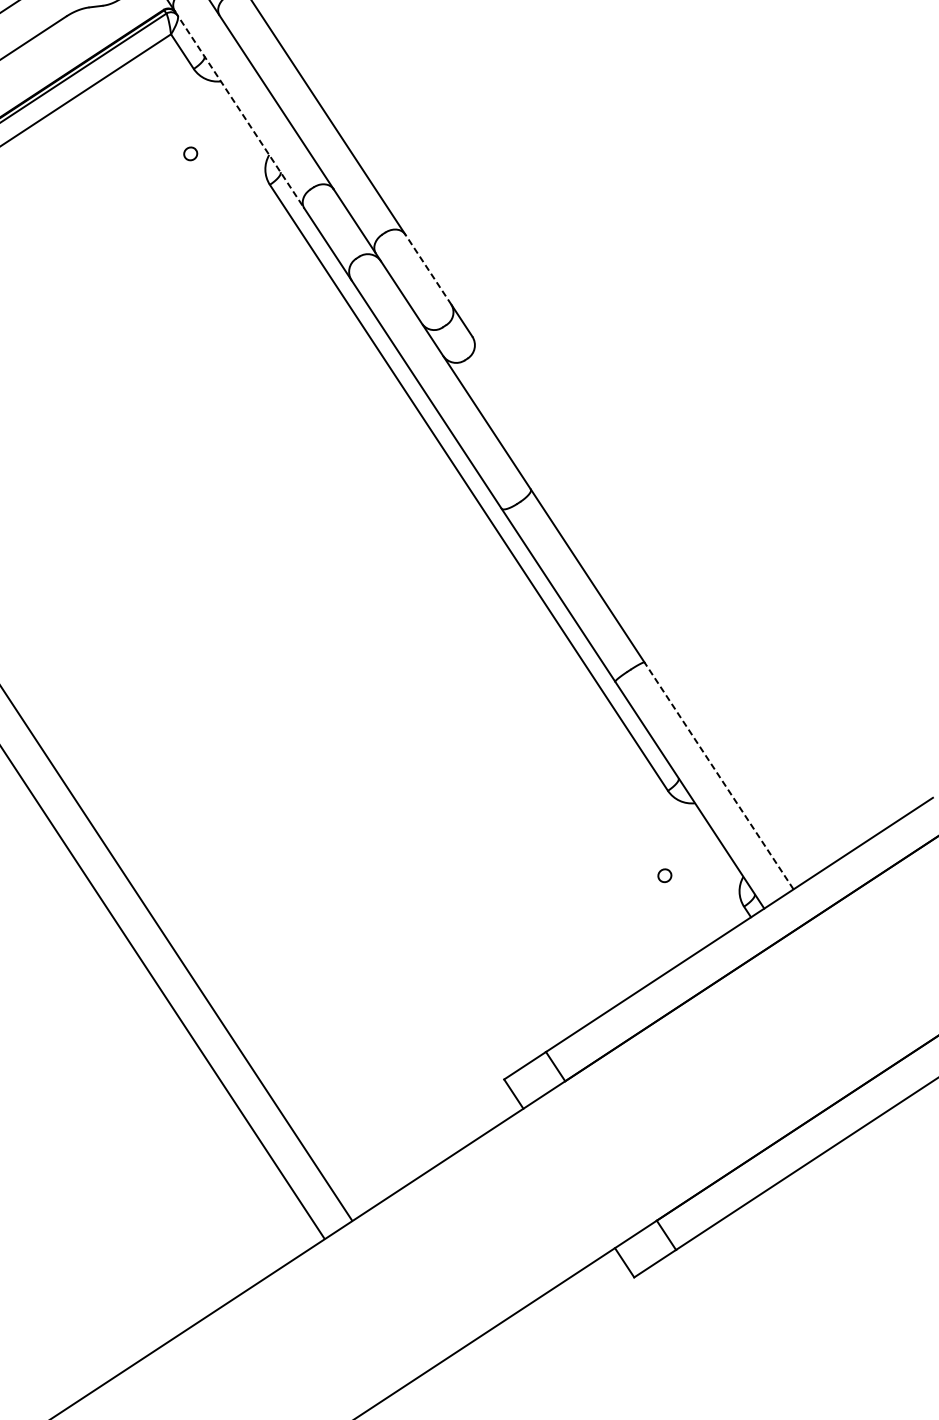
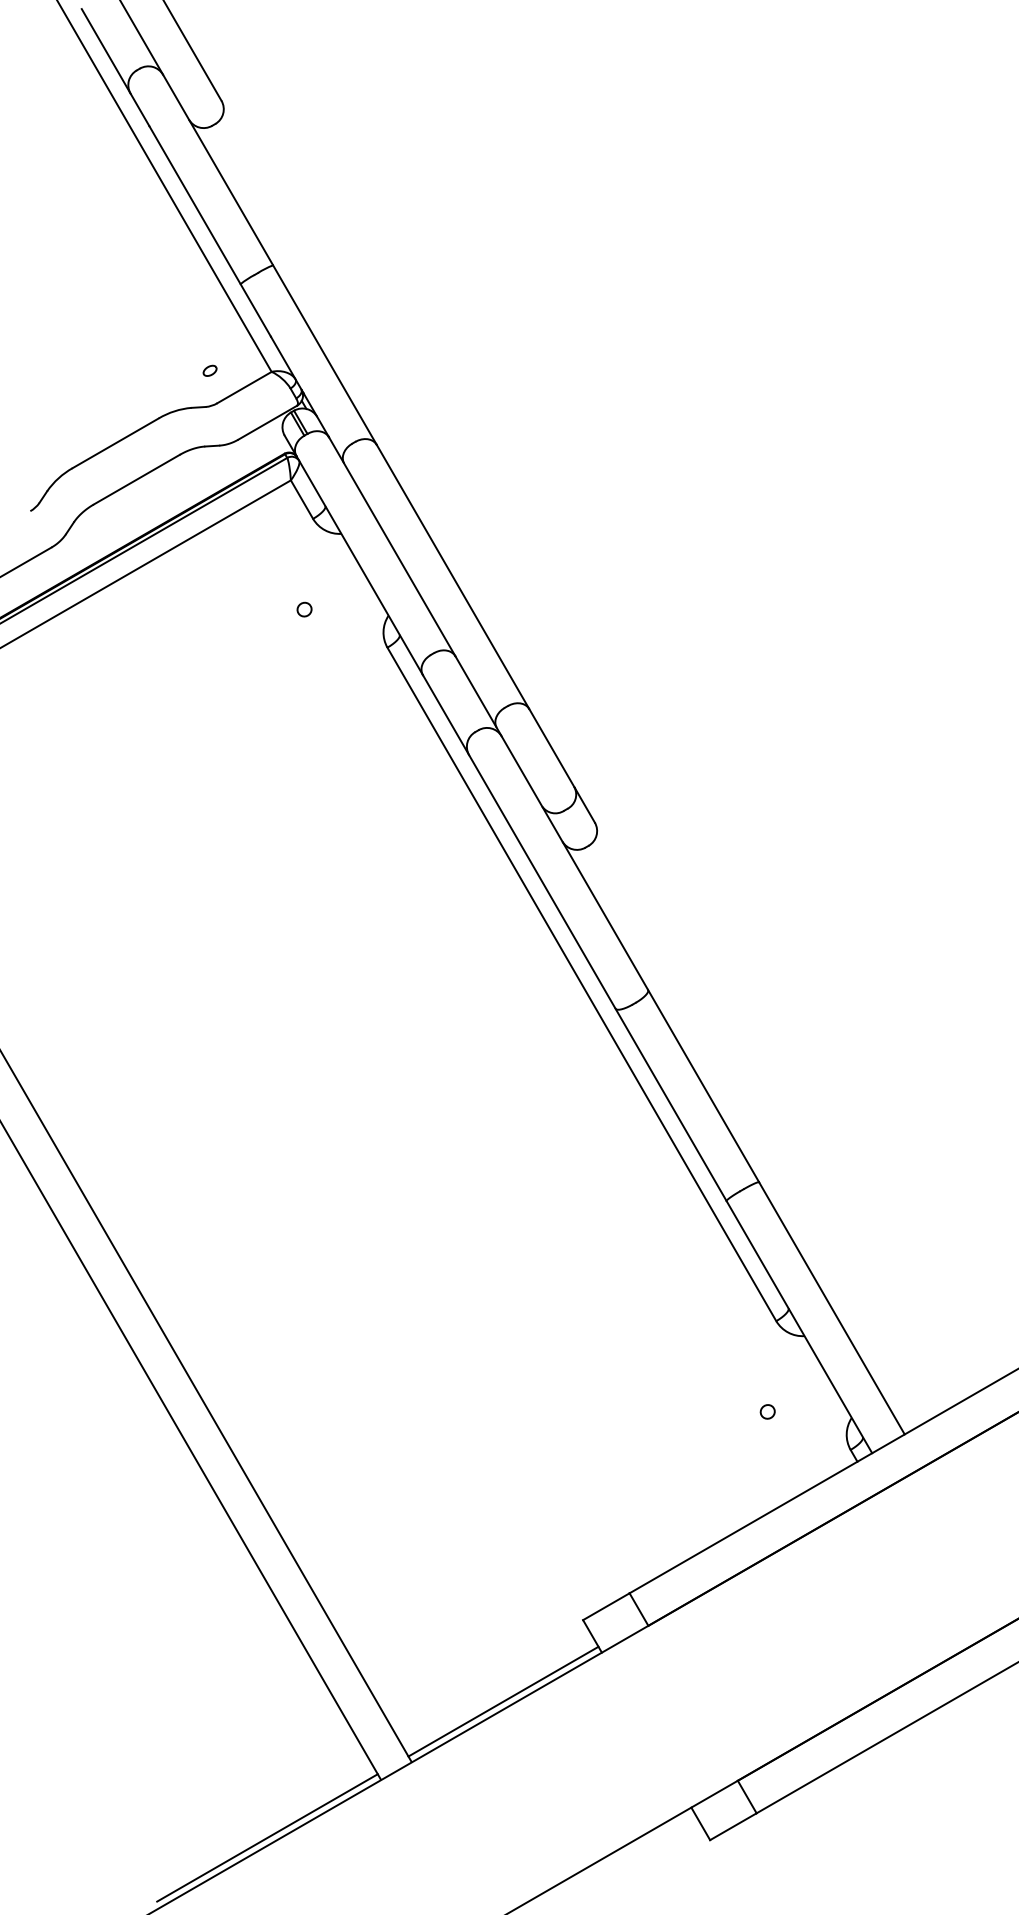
line: (239, 110) -> (359, 566), dashed -> solid
line: (427, 268) -> (551, 747), dashed -> solid
line: (718, 776) -> (831, 1308), dashed -> solid
line: (434, 1159) -> (503, 1701), added
line: (222, 1298) -> (267, 1837), added

